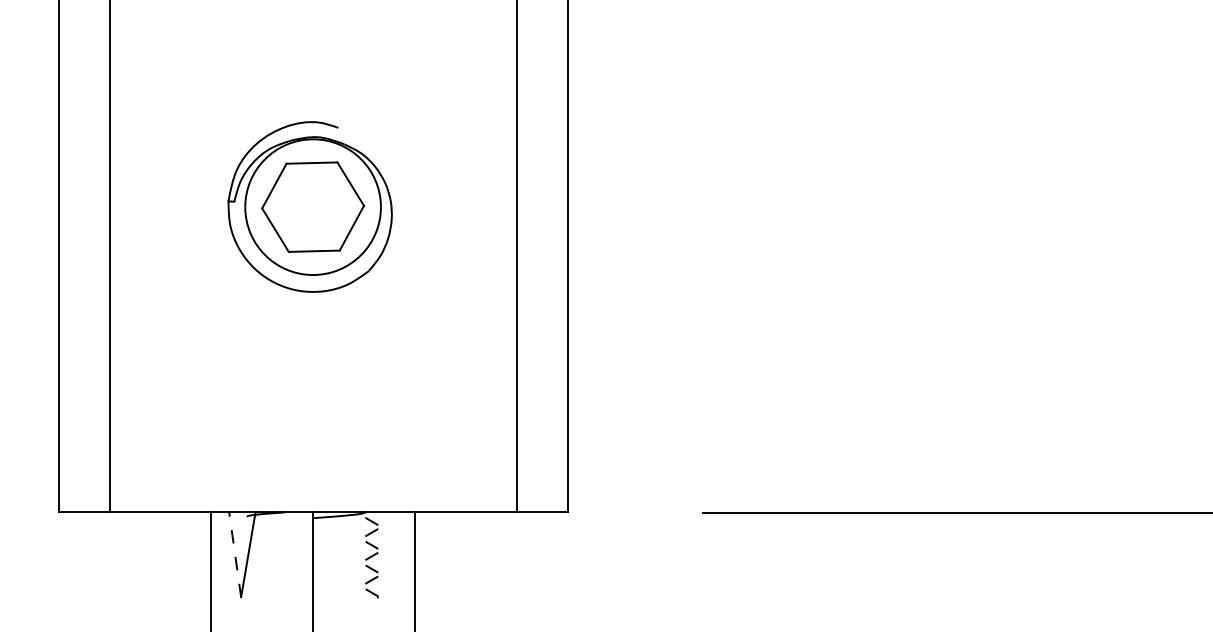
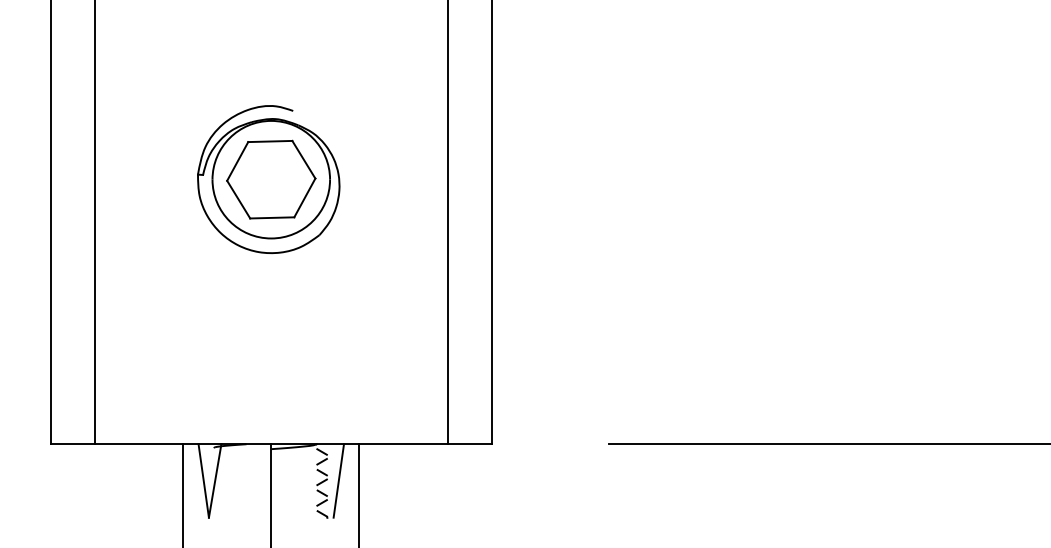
line: (234, 554) -> (203, 480), dashed -> solid
line: (390, 554) -> (338, 480), added

